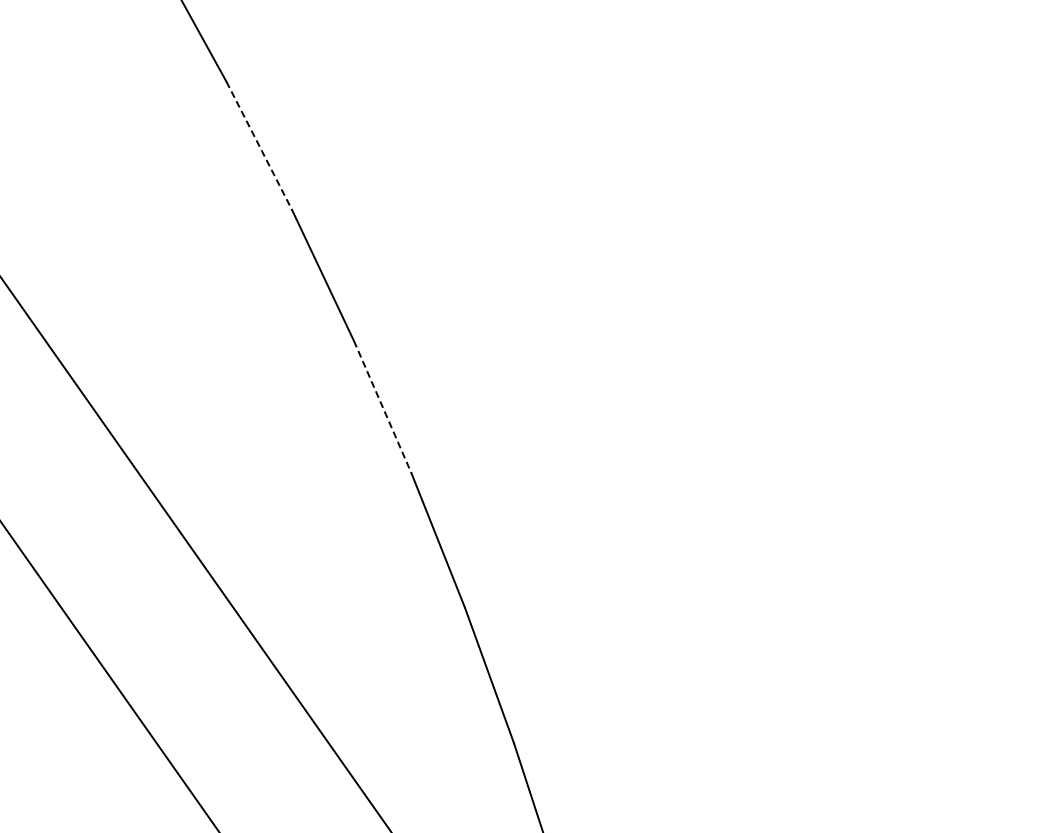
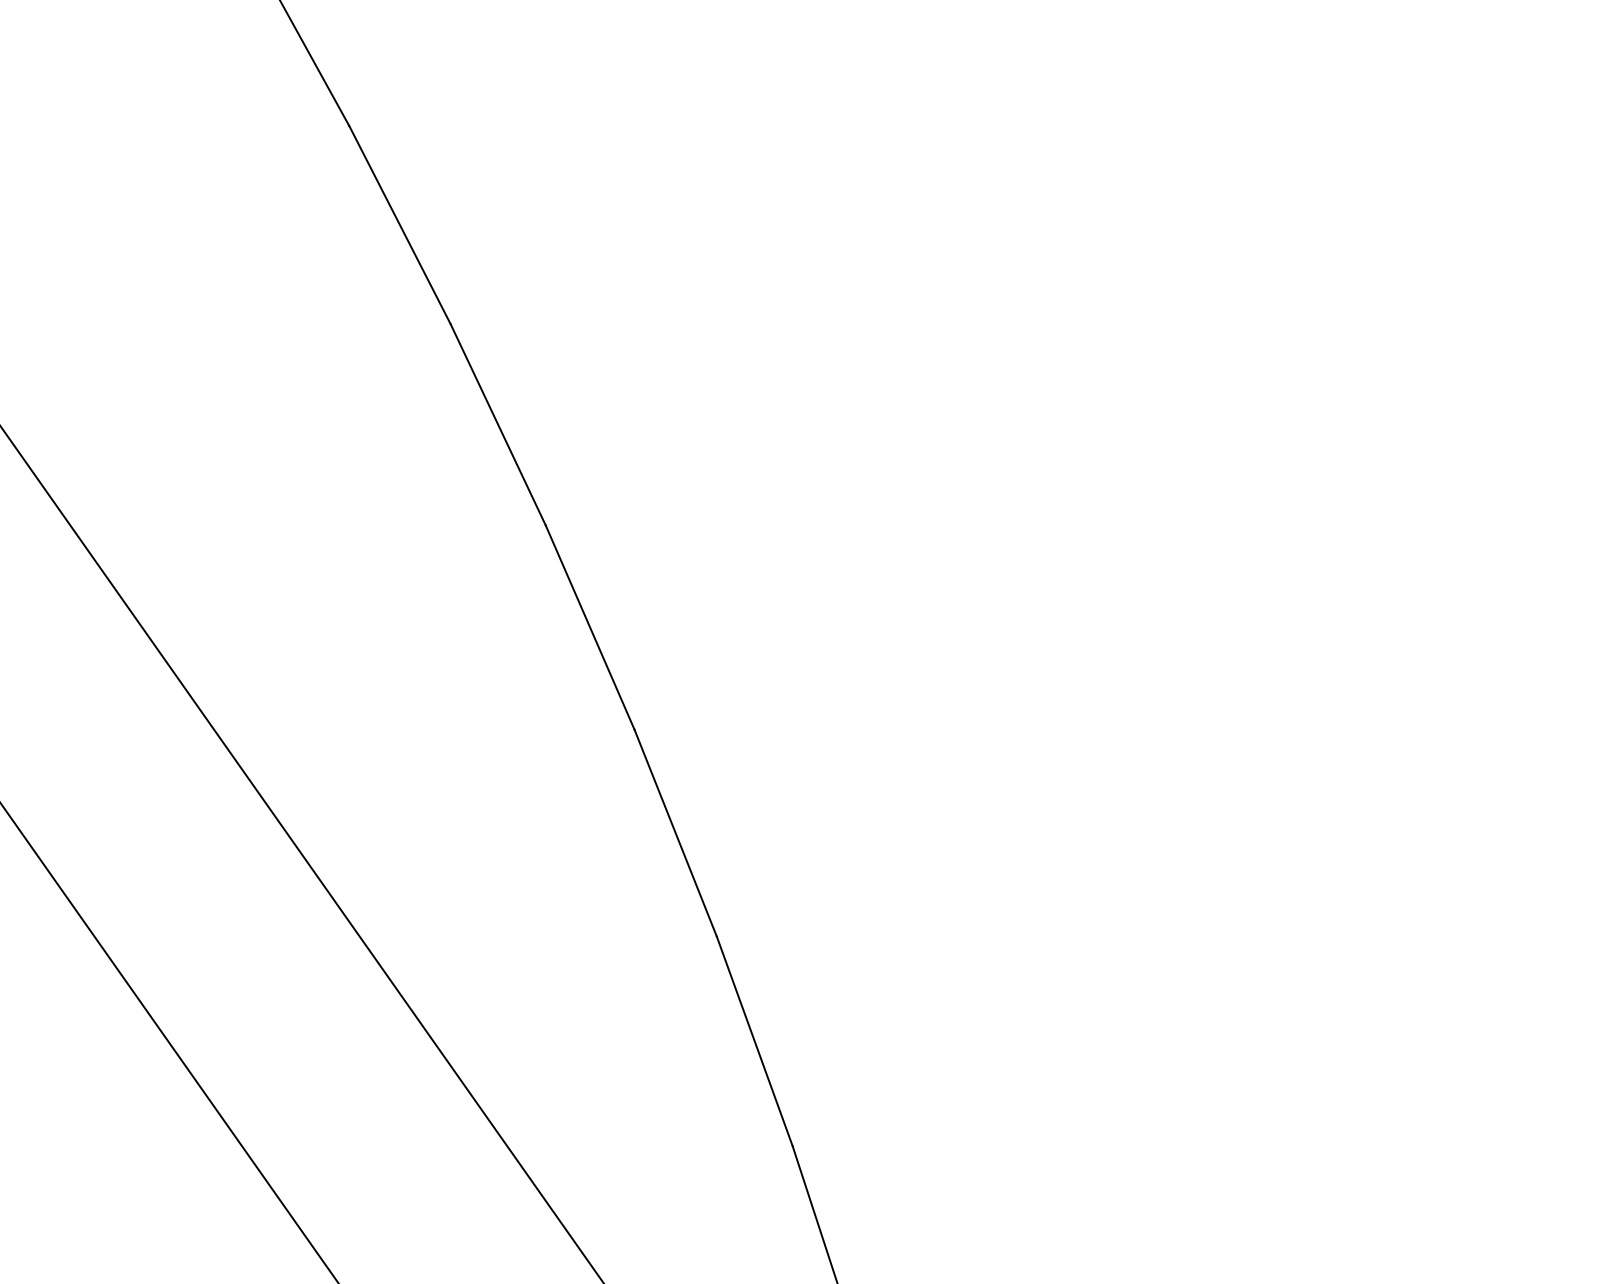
line: (259, 146) -> (400, 225), dashed -> solid
line: (382, 407) -> (589, 628), dashed -> solid

